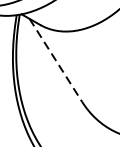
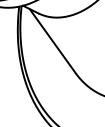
line: (55, 60) -> (52, 41), dashed -> solid

